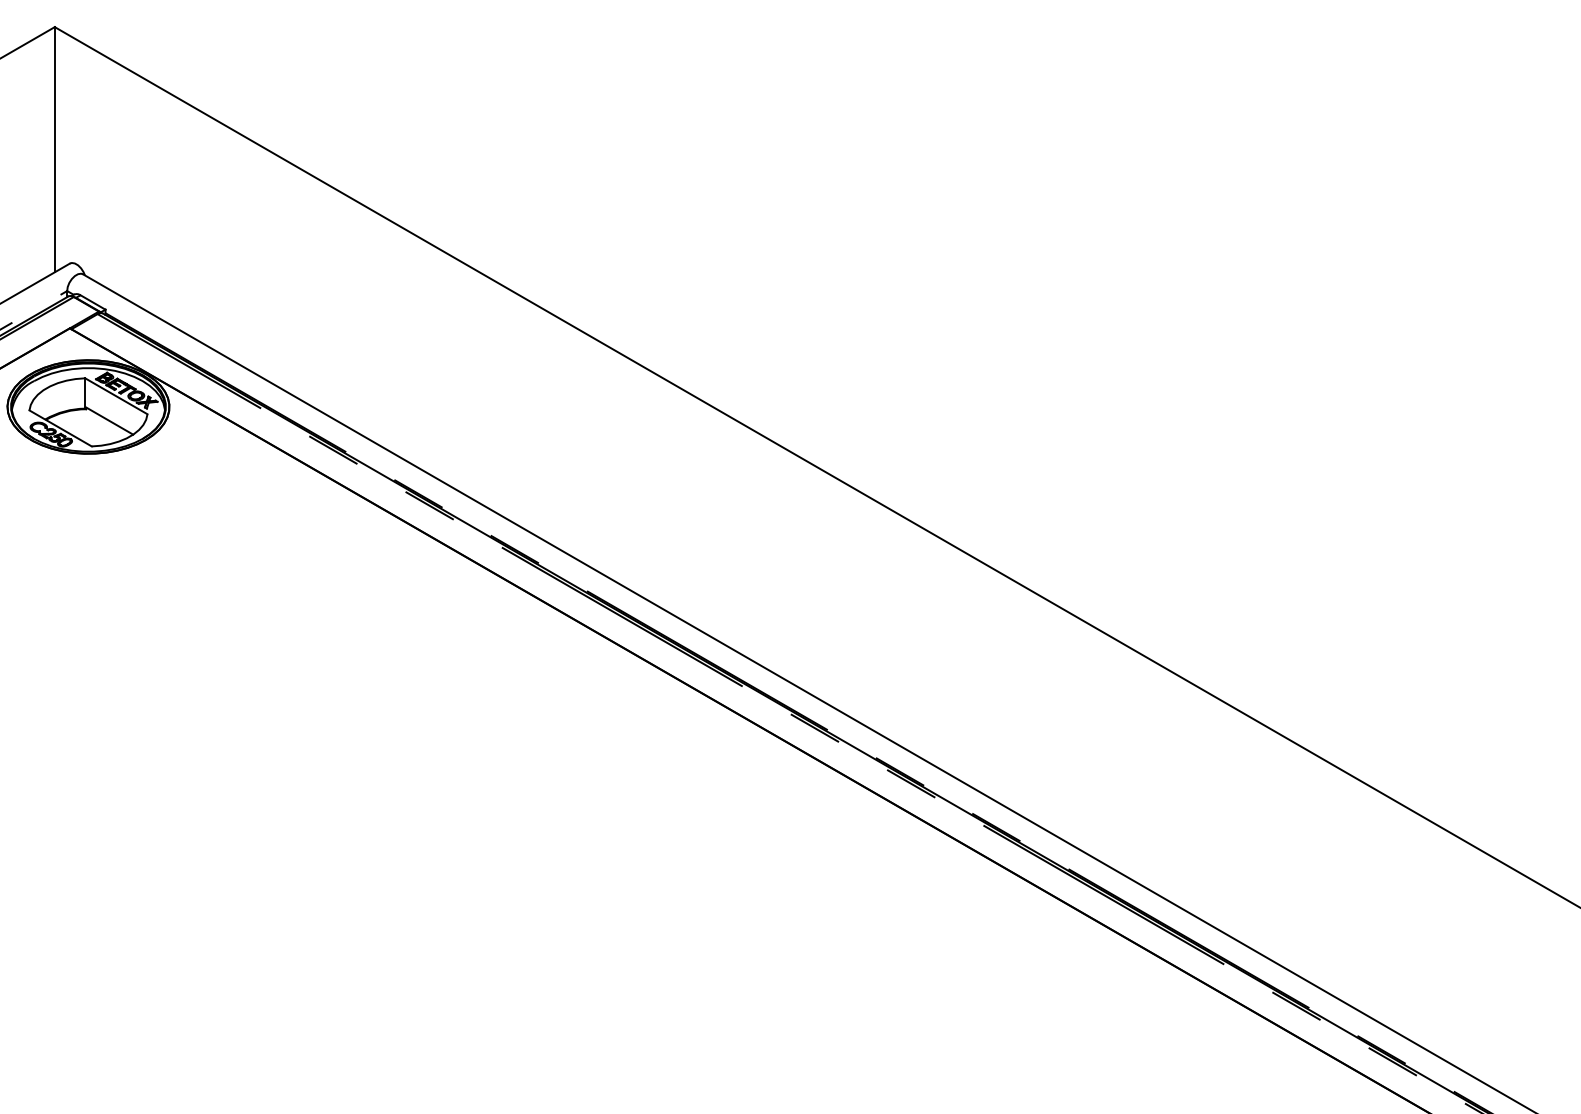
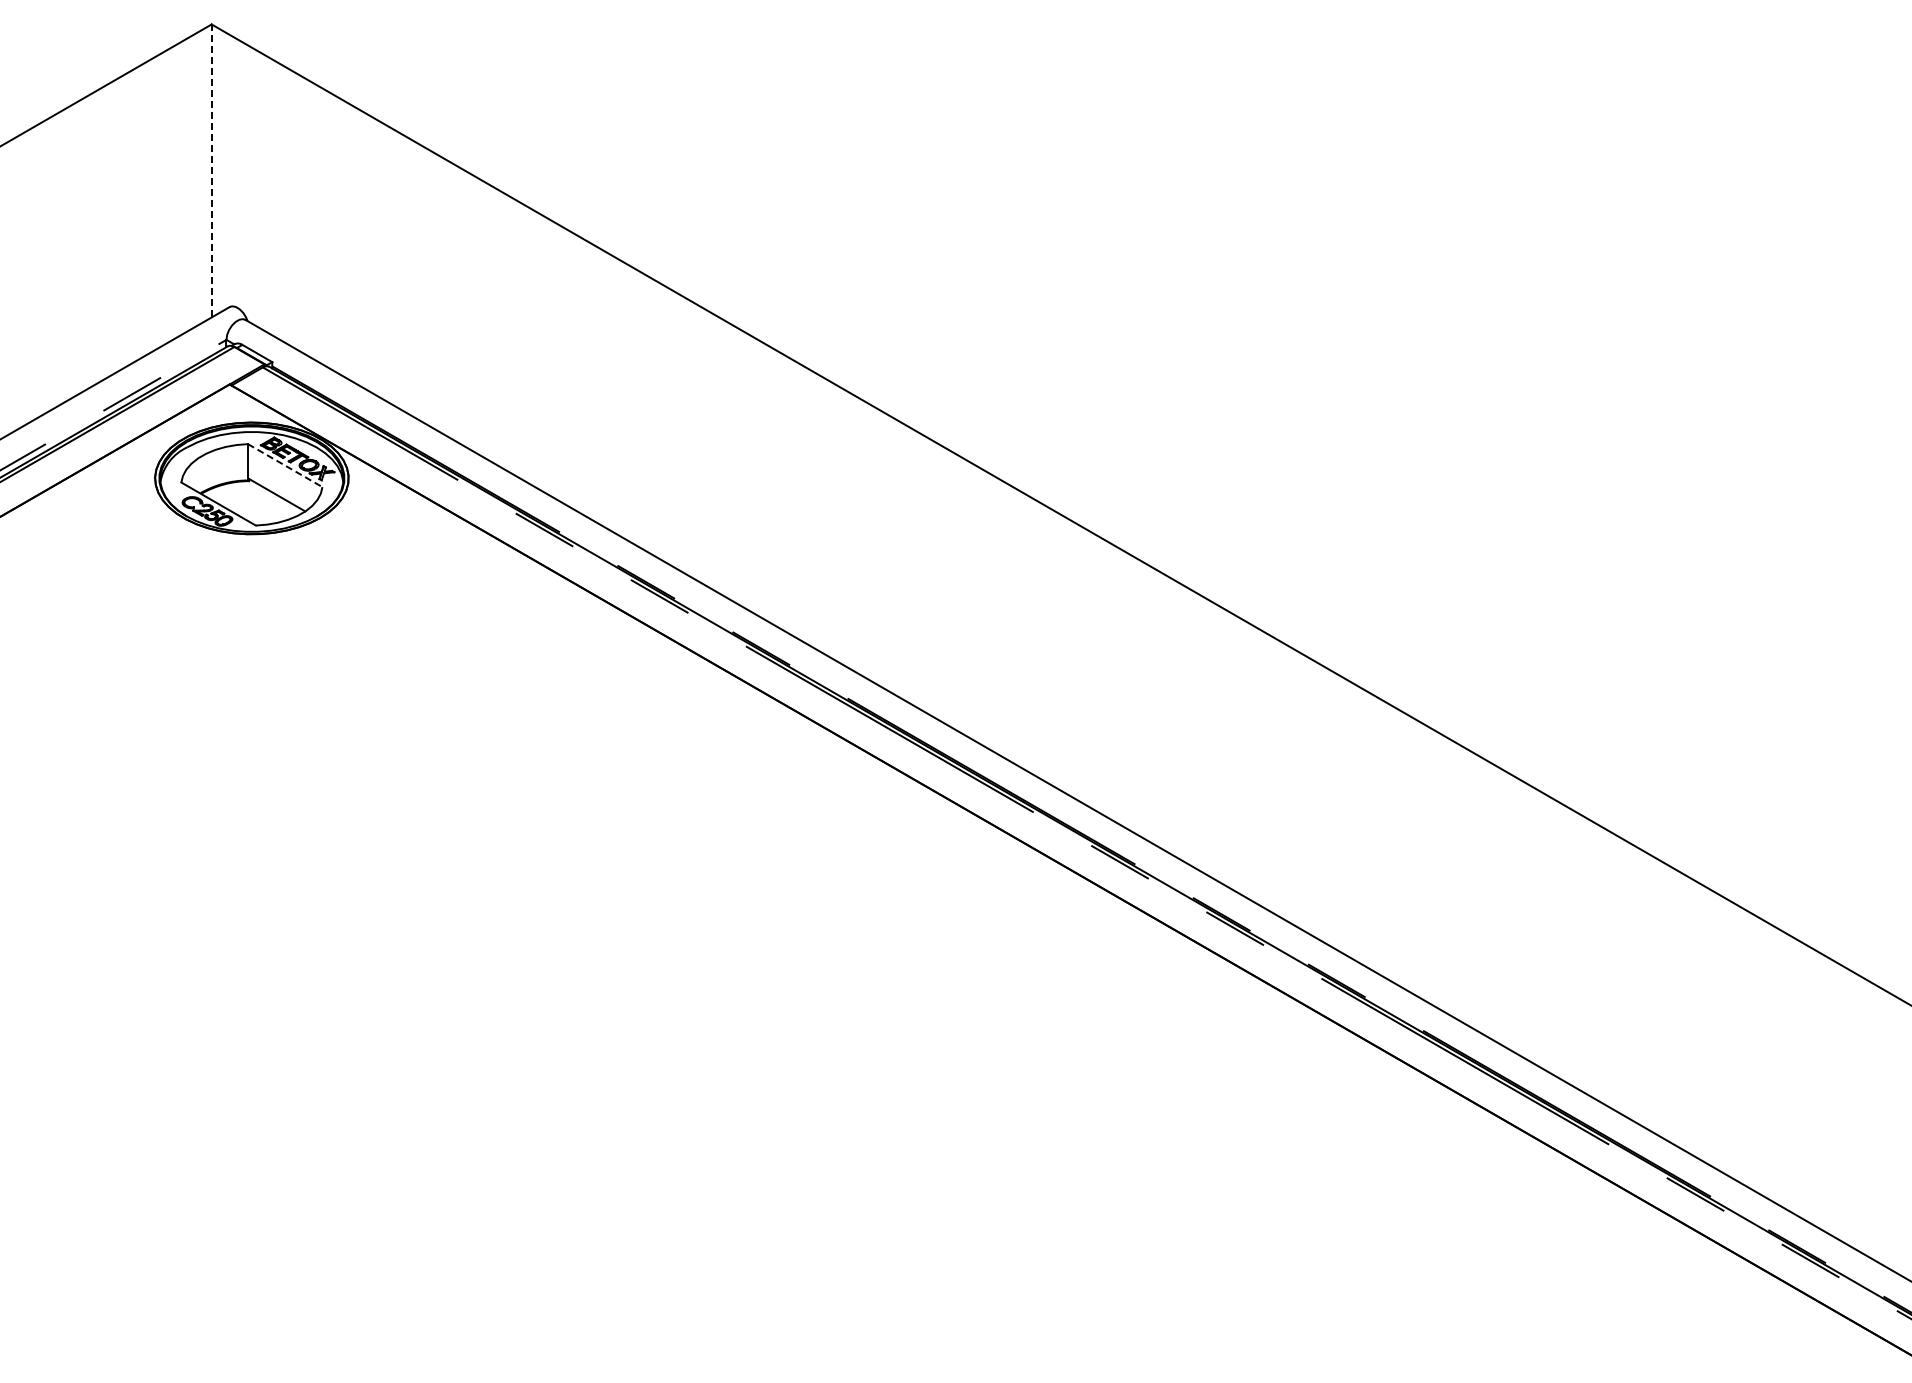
line: (54, 149) -> (211, 170), solid -> dashed
line: (116, 396) -> (285, 465), solid -> dashed

